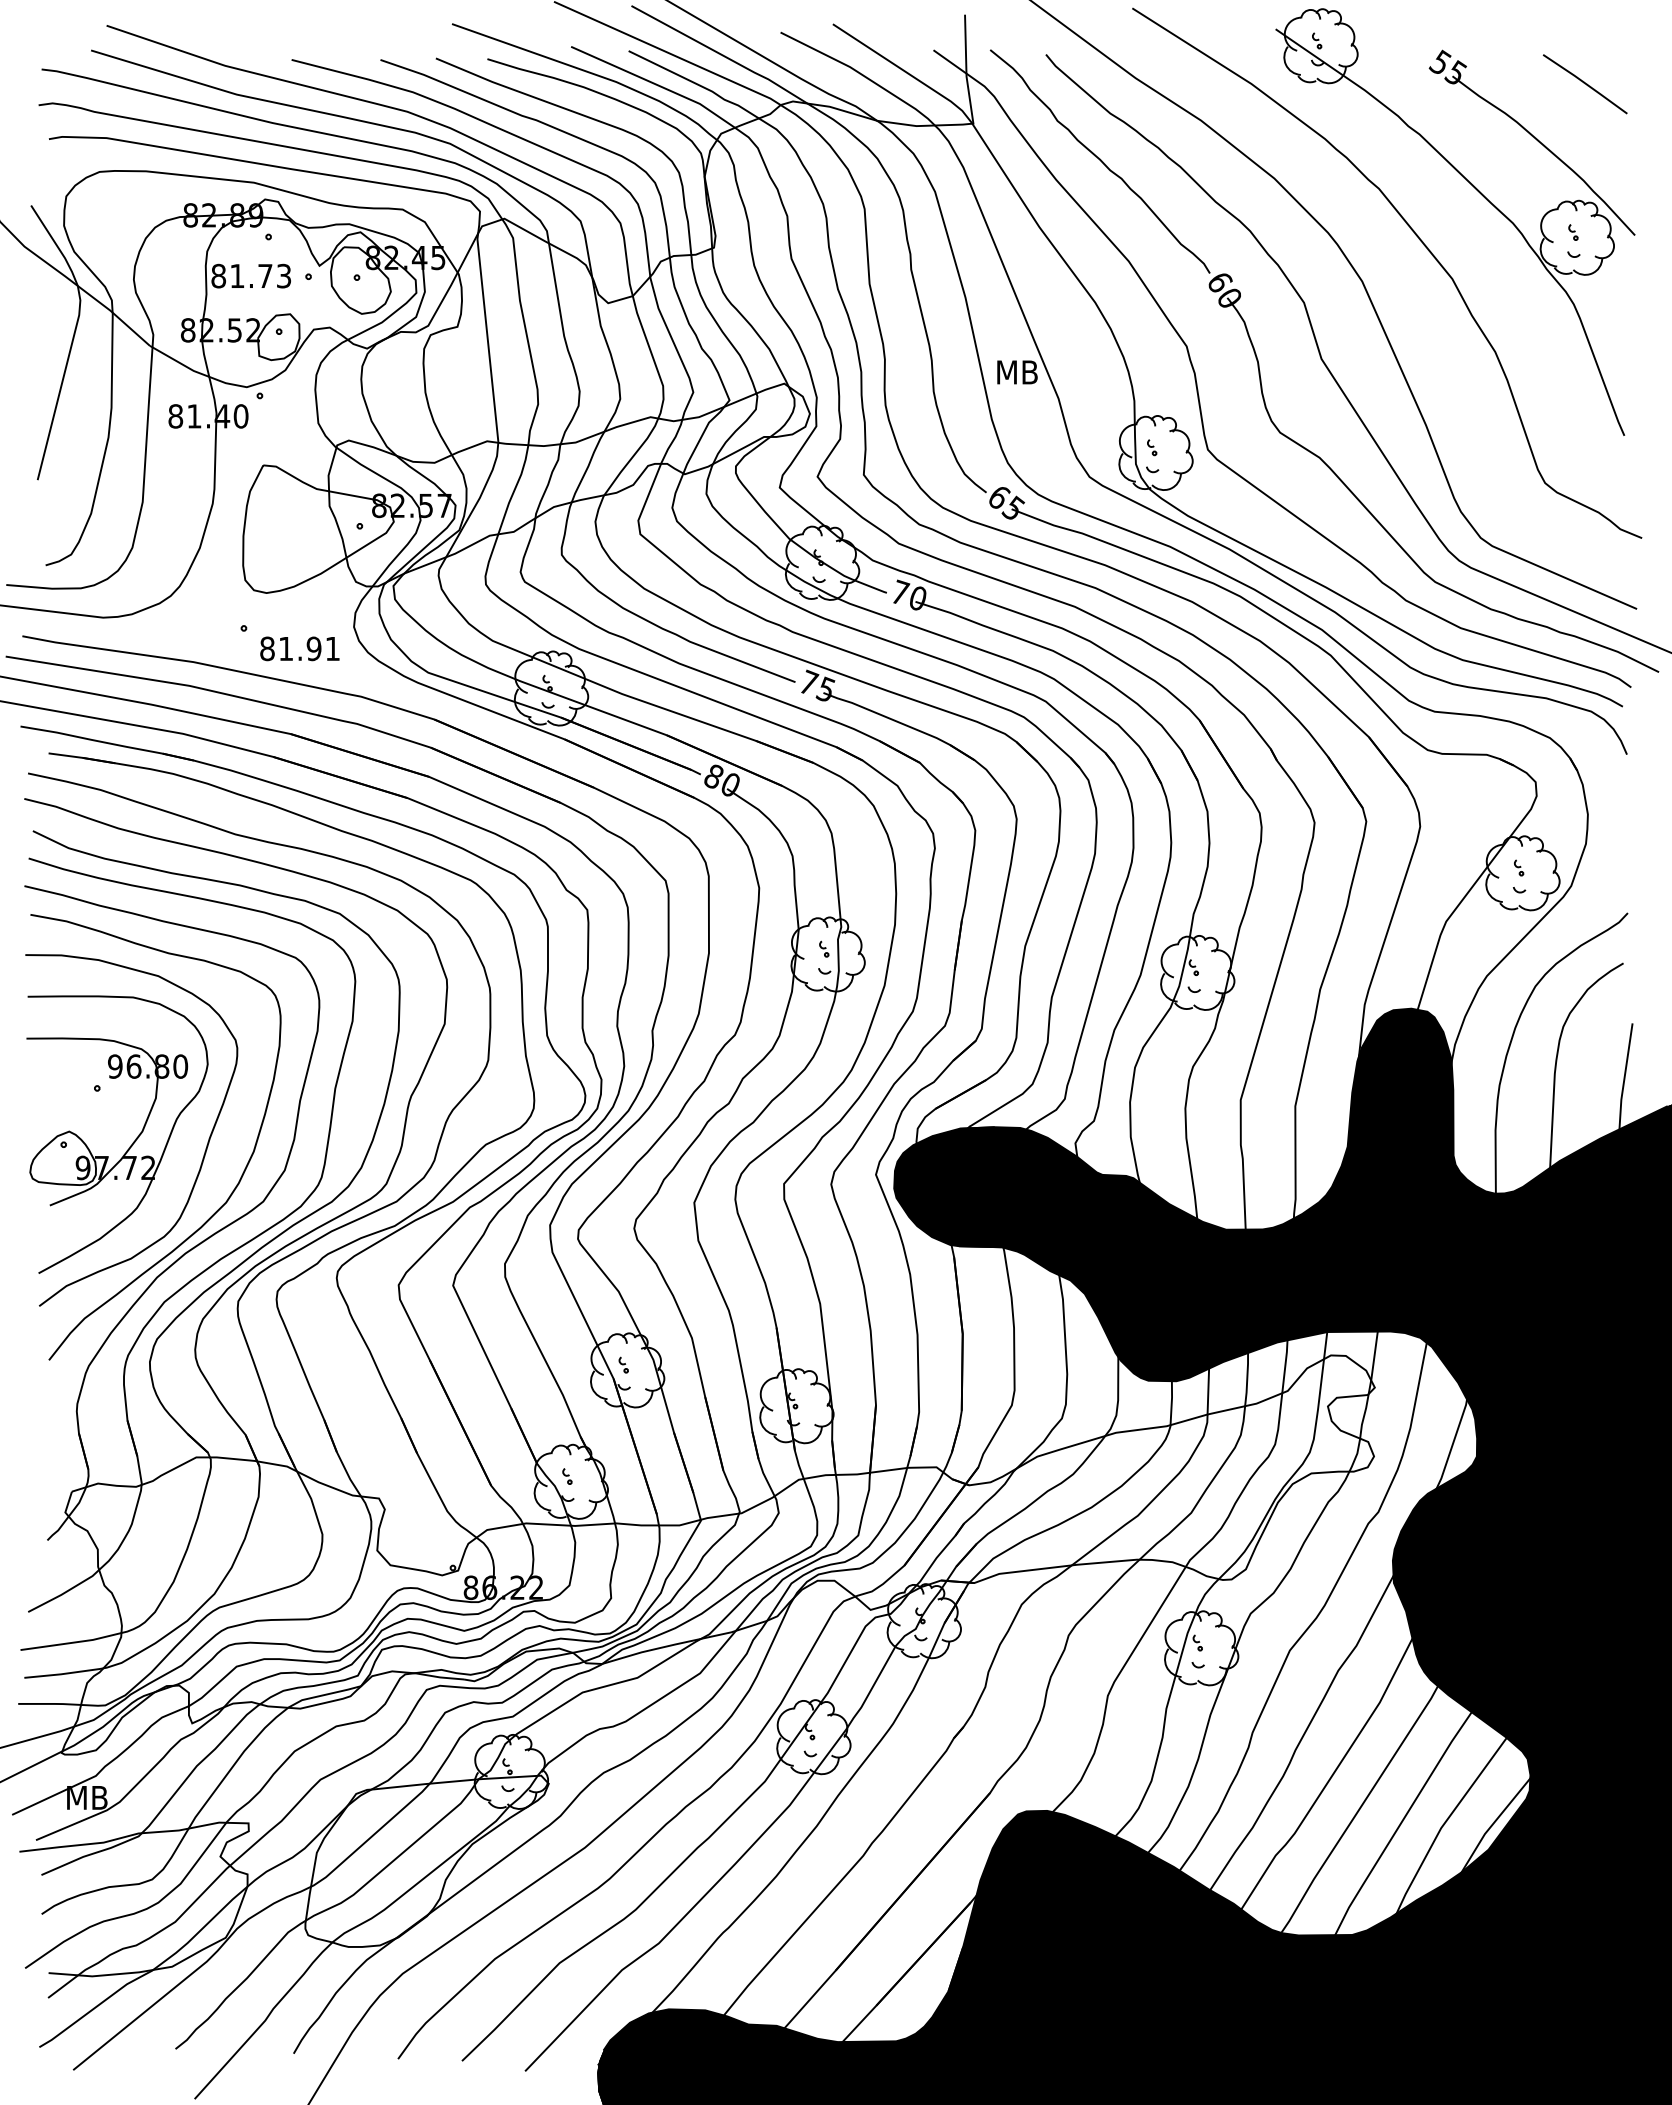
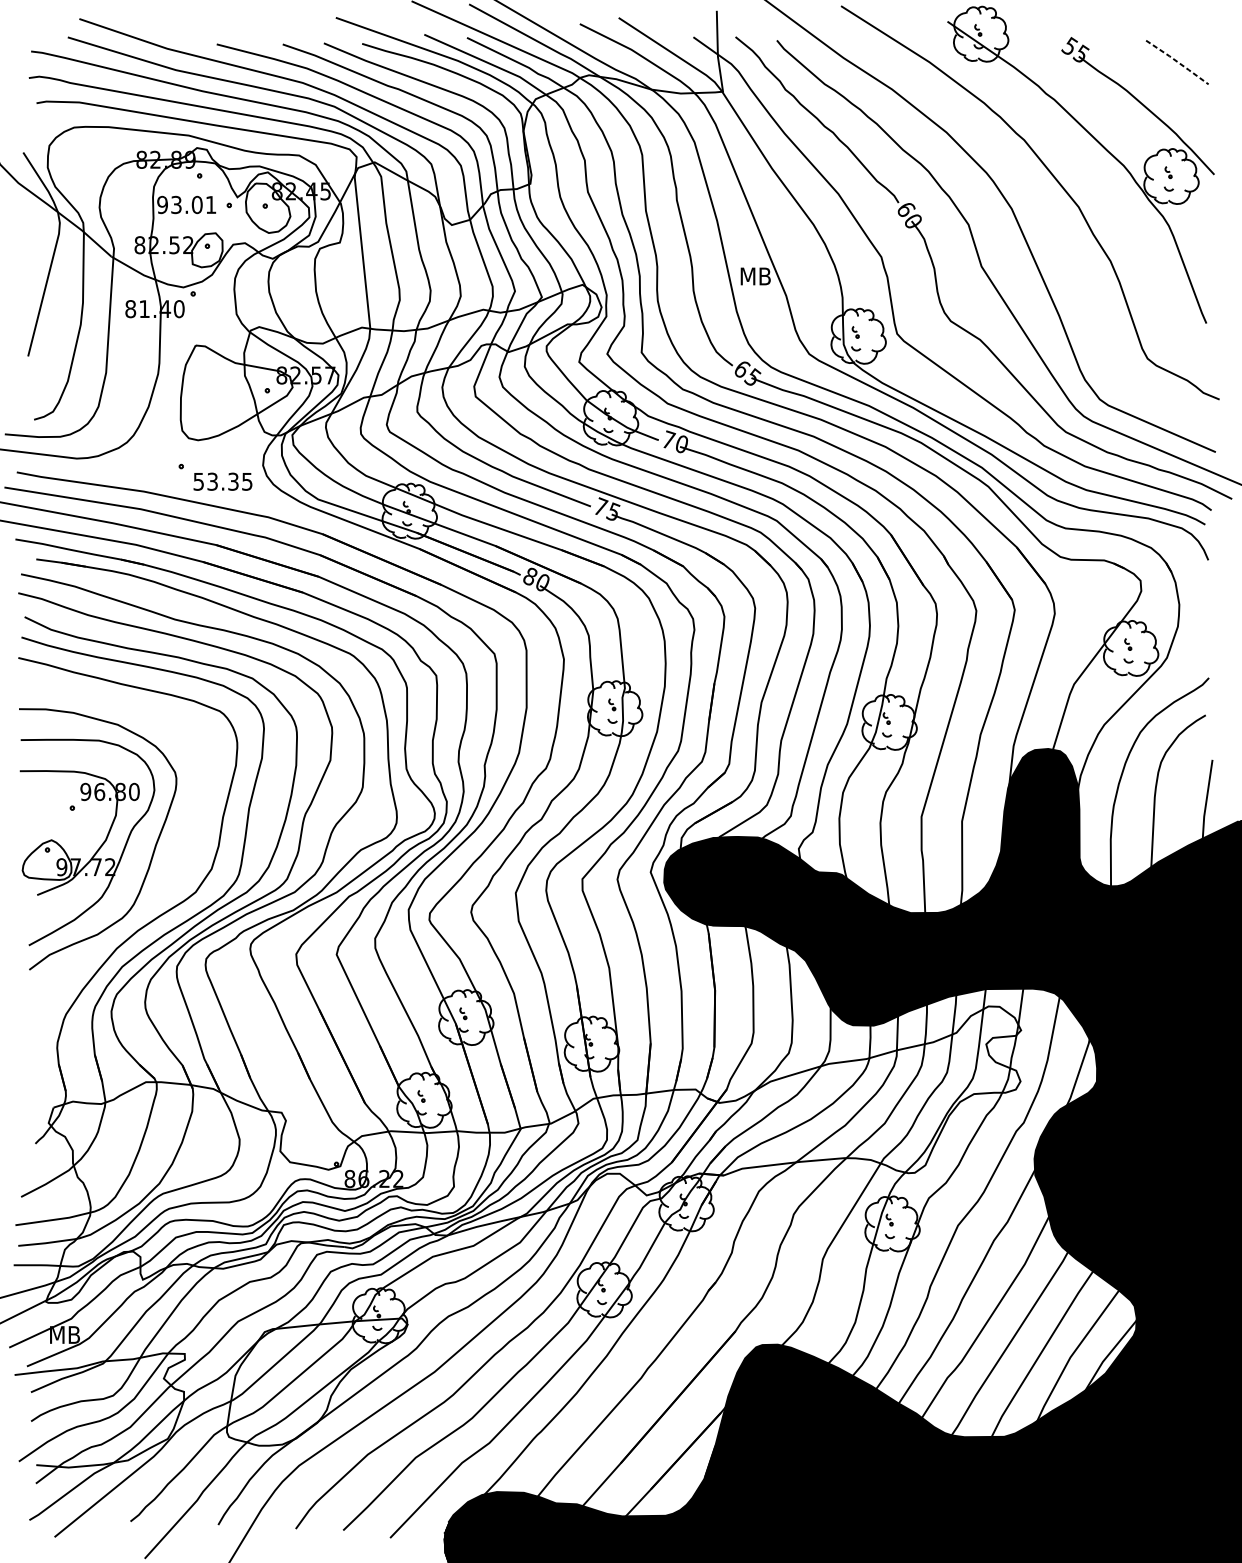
line: (1585, 83) -> (1177, 61), solid -> dashed
text: (251, 275) -> (186, 204), 81.73 -> 93.01
text: (299, 648) -> (222, 481), 81.91 -> 53.35
curve: (234, 1187) -> (174, 881), removed

